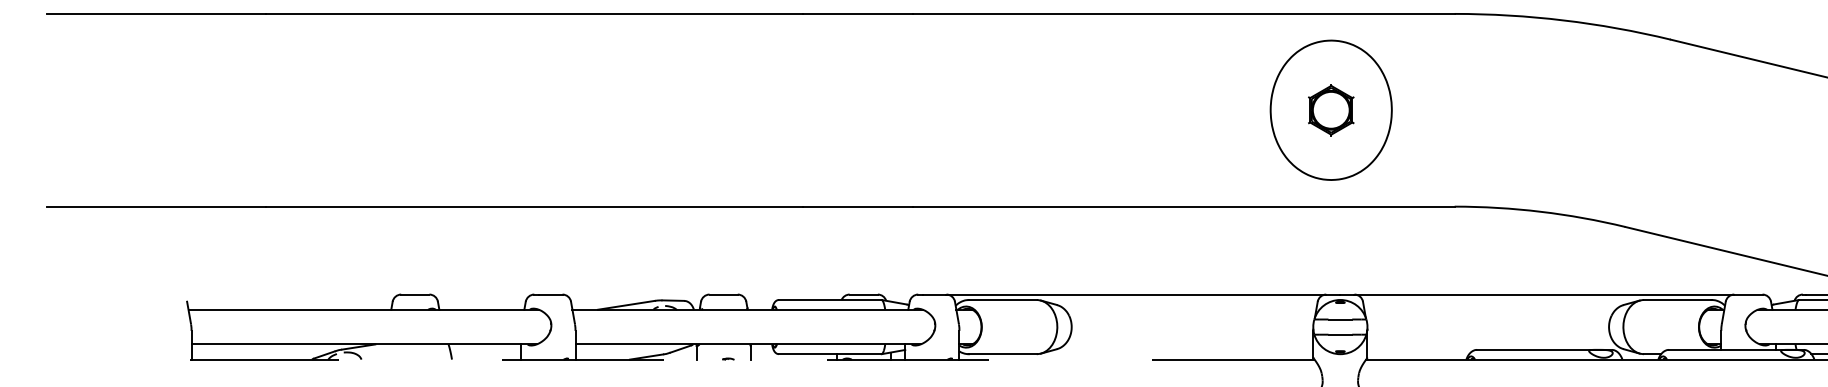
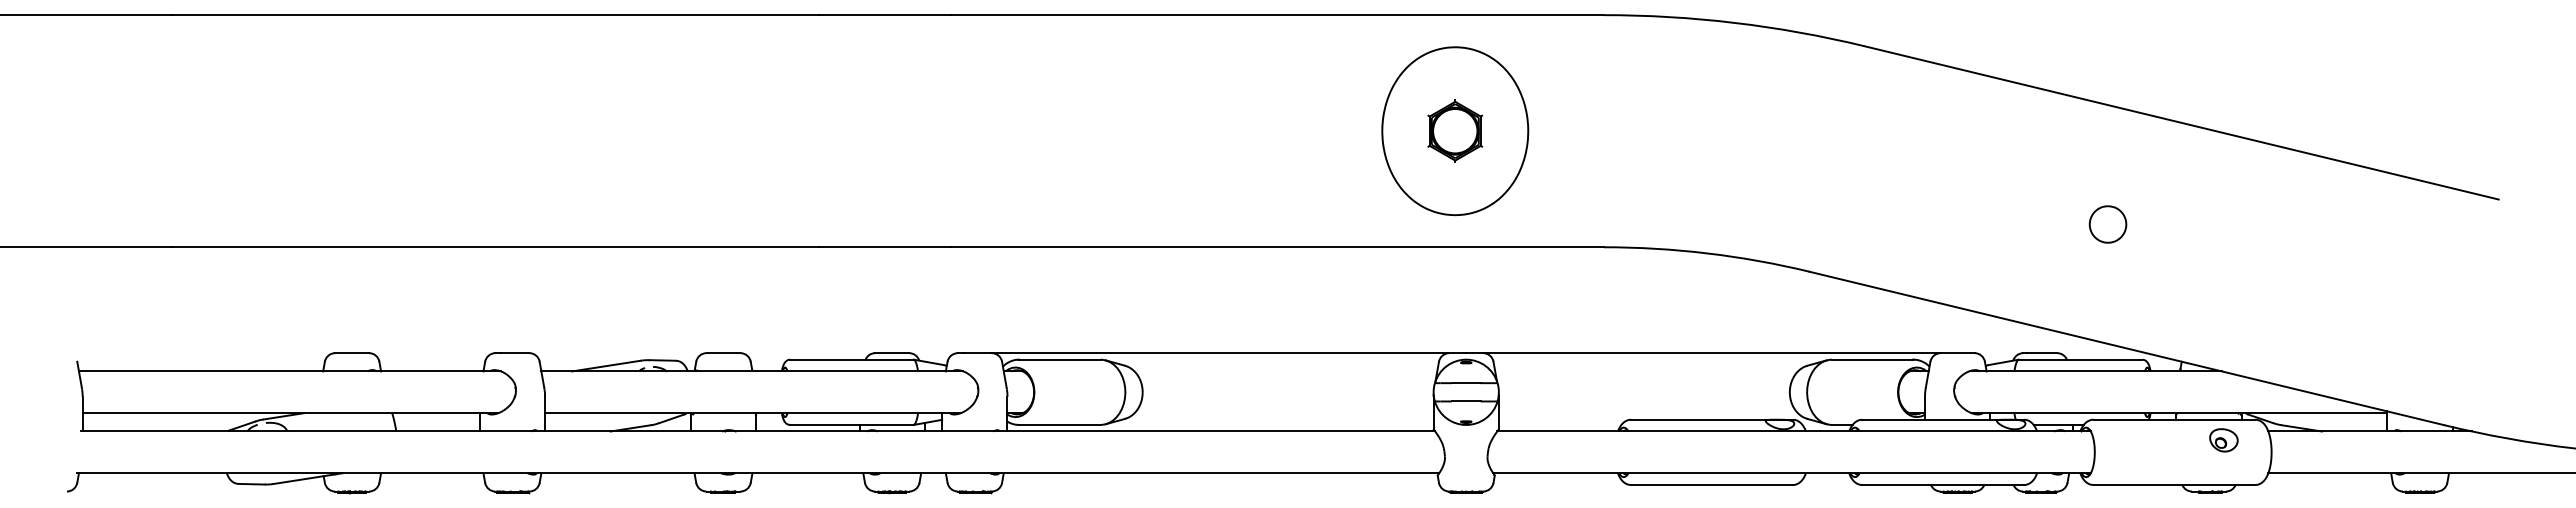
line: (751, 359) -> (757, 431), dashed -> solid

